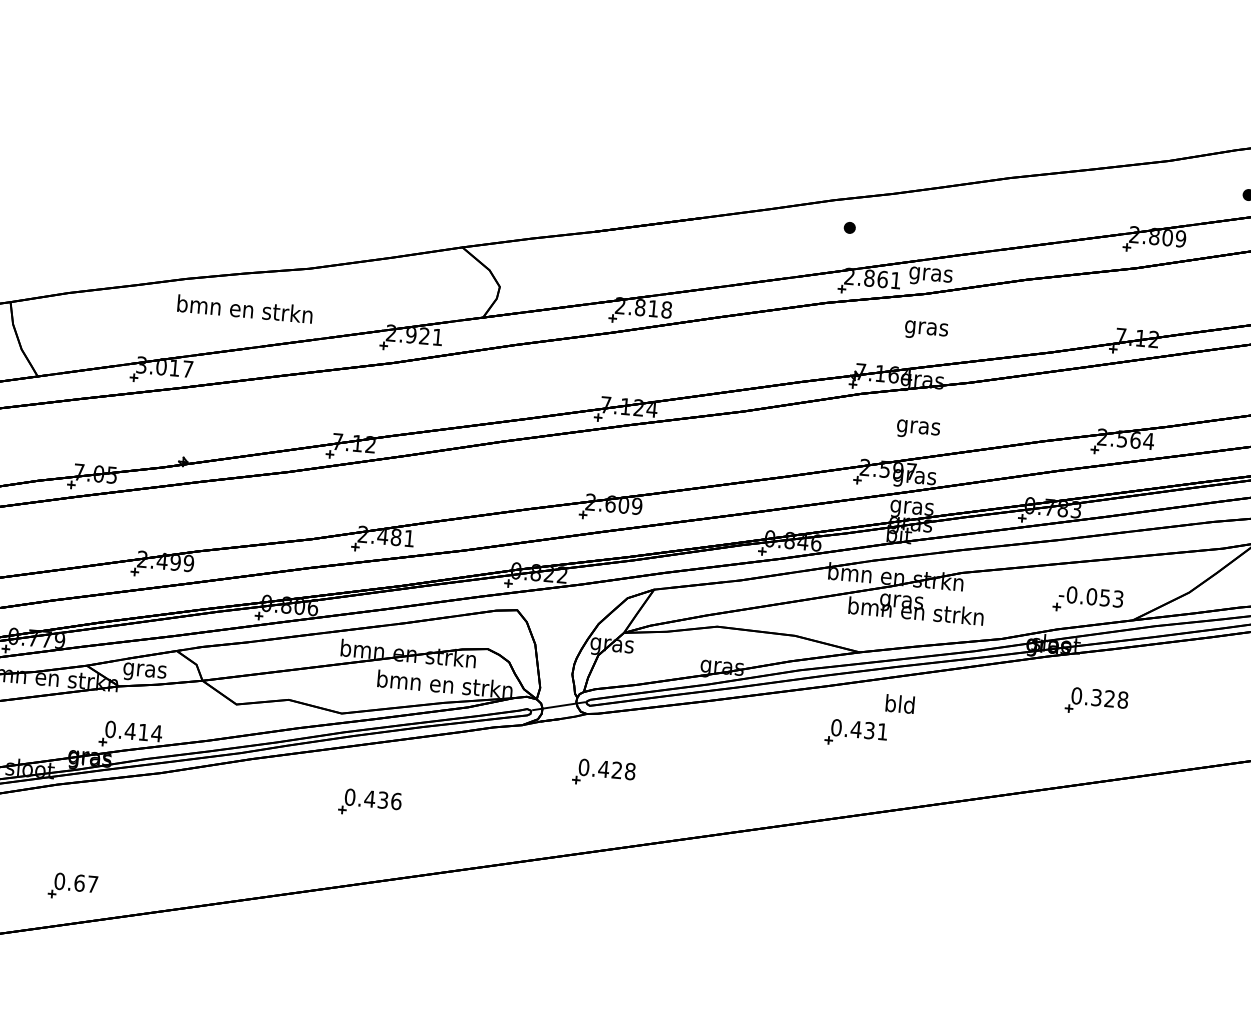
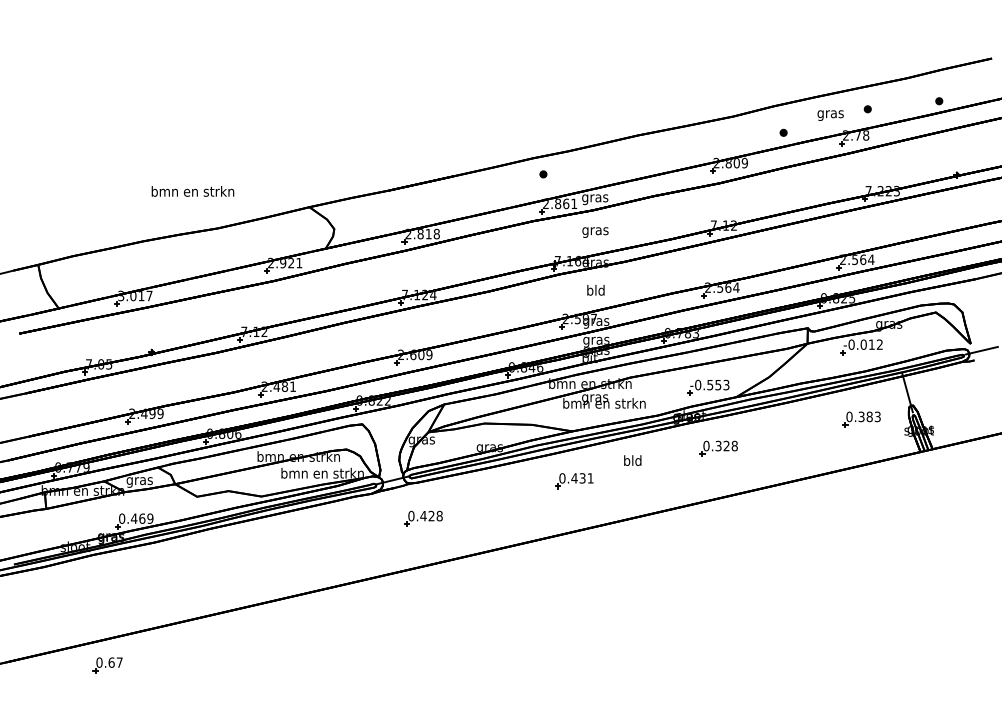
text: (244, 309) -> (192, 191), moved
text: (917, 426) -> (595, 291), gras -> bld
text: (1092, 595) -> (710, 384), -0.053 -> -0.553
text: (899, 703) -> (632, 460), moved
text: (150, 732) -> (146, 518), 0.414 -> 0.469
part: (370, 803) -> (283, 549), removed
part: (72, 887) -> (107, 665), moved

